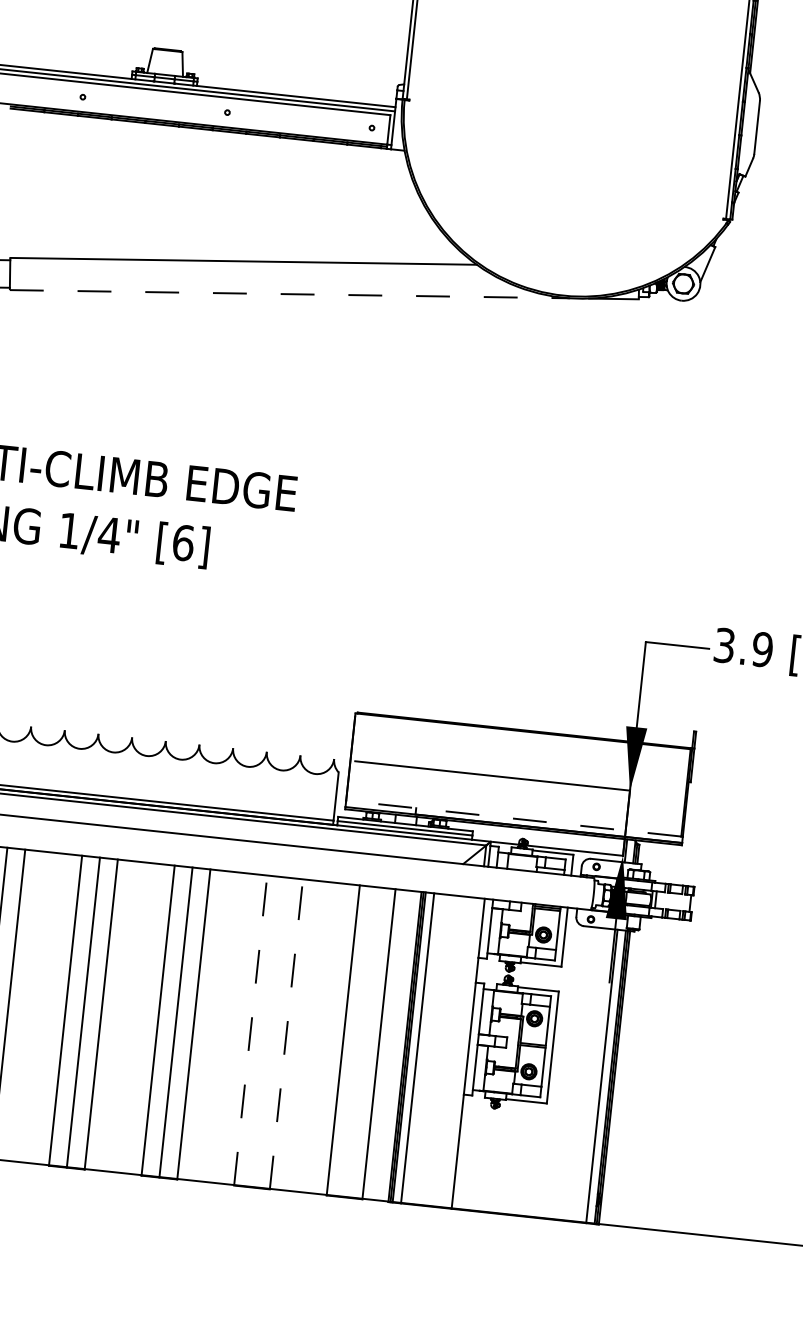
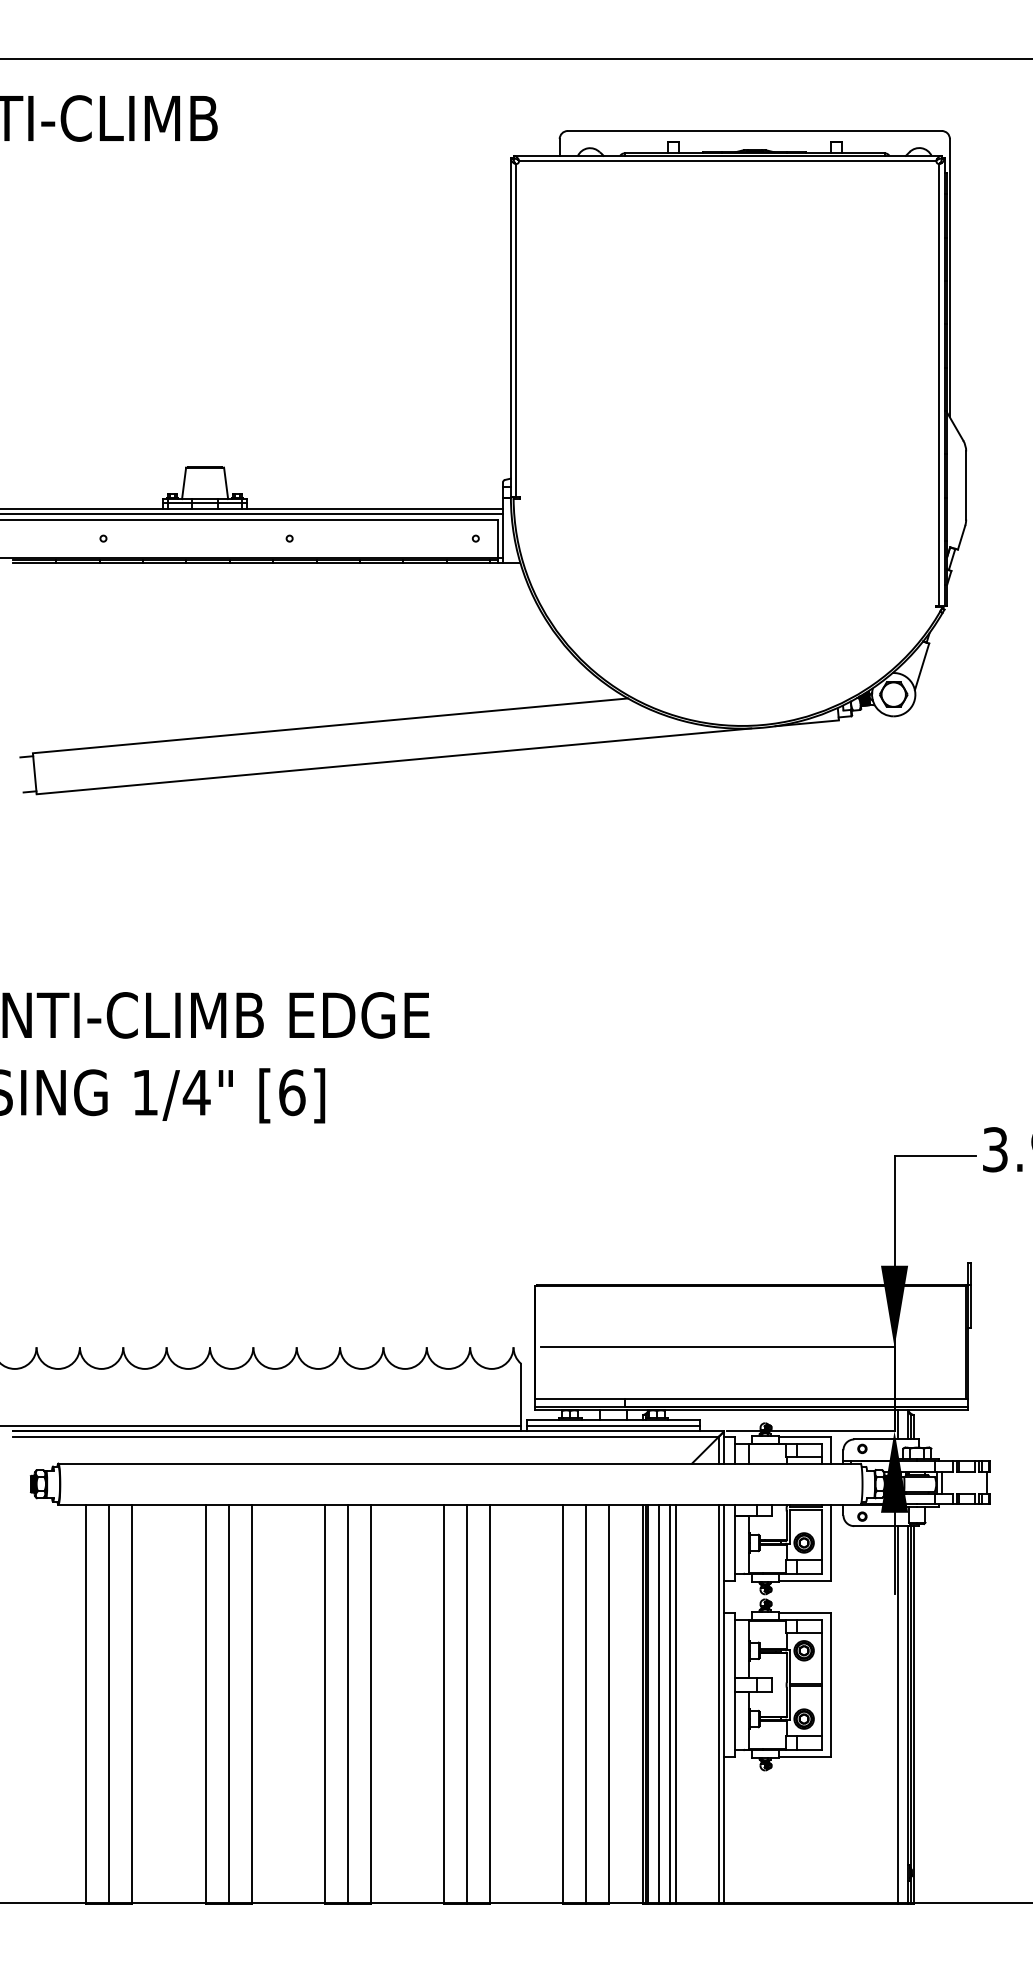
line: (289, 294) -> (393, 761), dashed -> solid
line: (513, 818) -> (750, 1398), dashed -> solid
line: (250, 1030) -> (444, 1704), dashed -> solid
line: (268, 1032) -> (467, 1704), added
line: (286, 1034) -> (490, 1704), dashed -> solid
line: (361, 1042) -> (586, 1704), added
line: (426, 1049) -> (670, 1704), added
line: (430, 1049) -> (675, 1704), added
line: (463, 1053) -> (718, 1704), added

